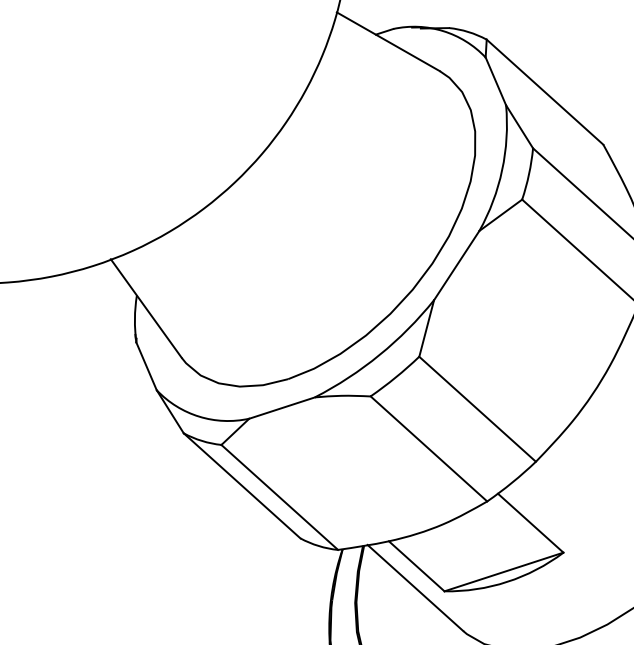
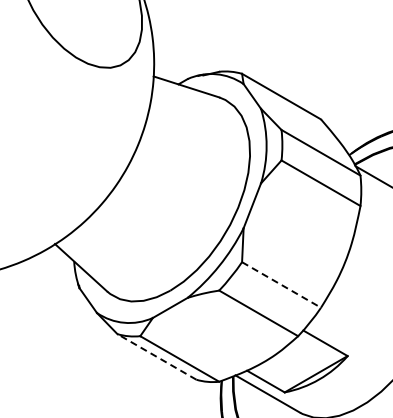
line: (477, 408) -> (281, 284), solid -> dashed
line: (241, 484) -> (156, 356), solid -> dashed

